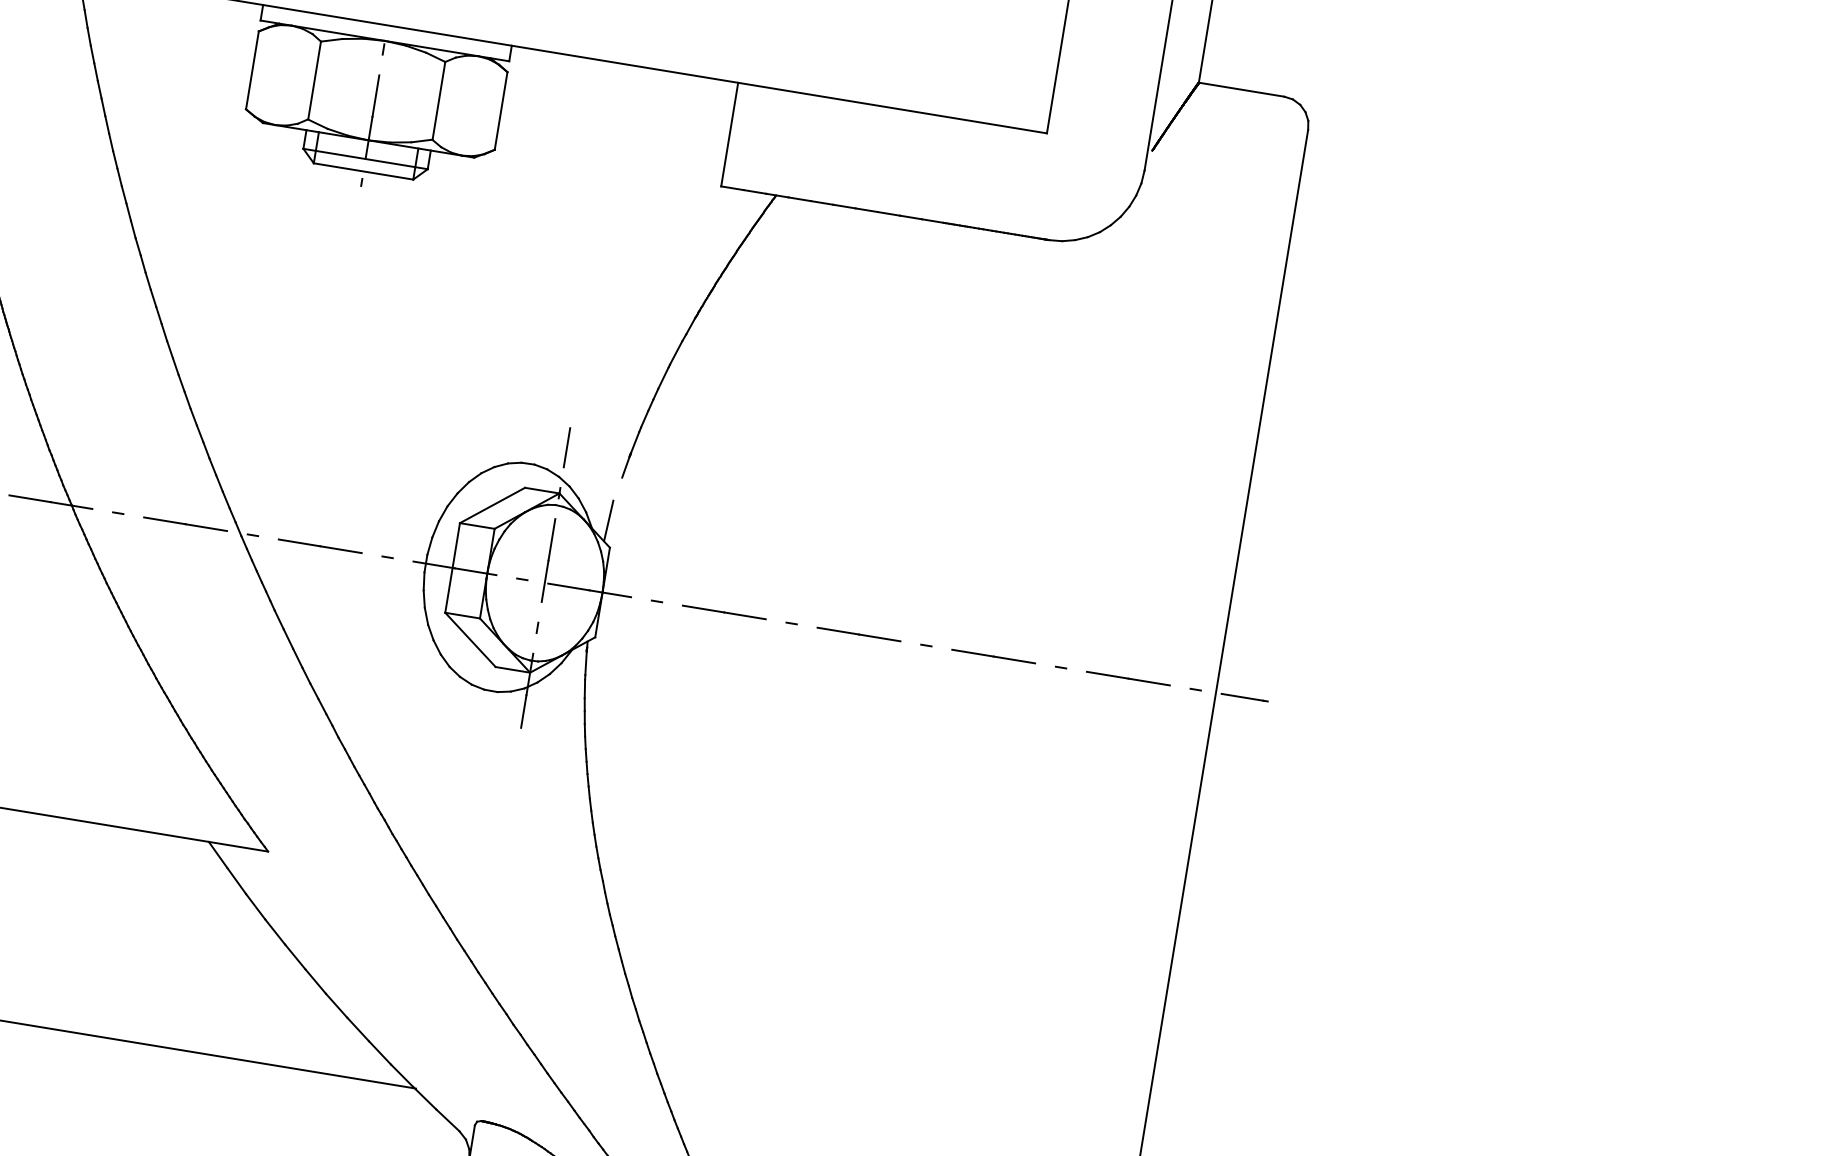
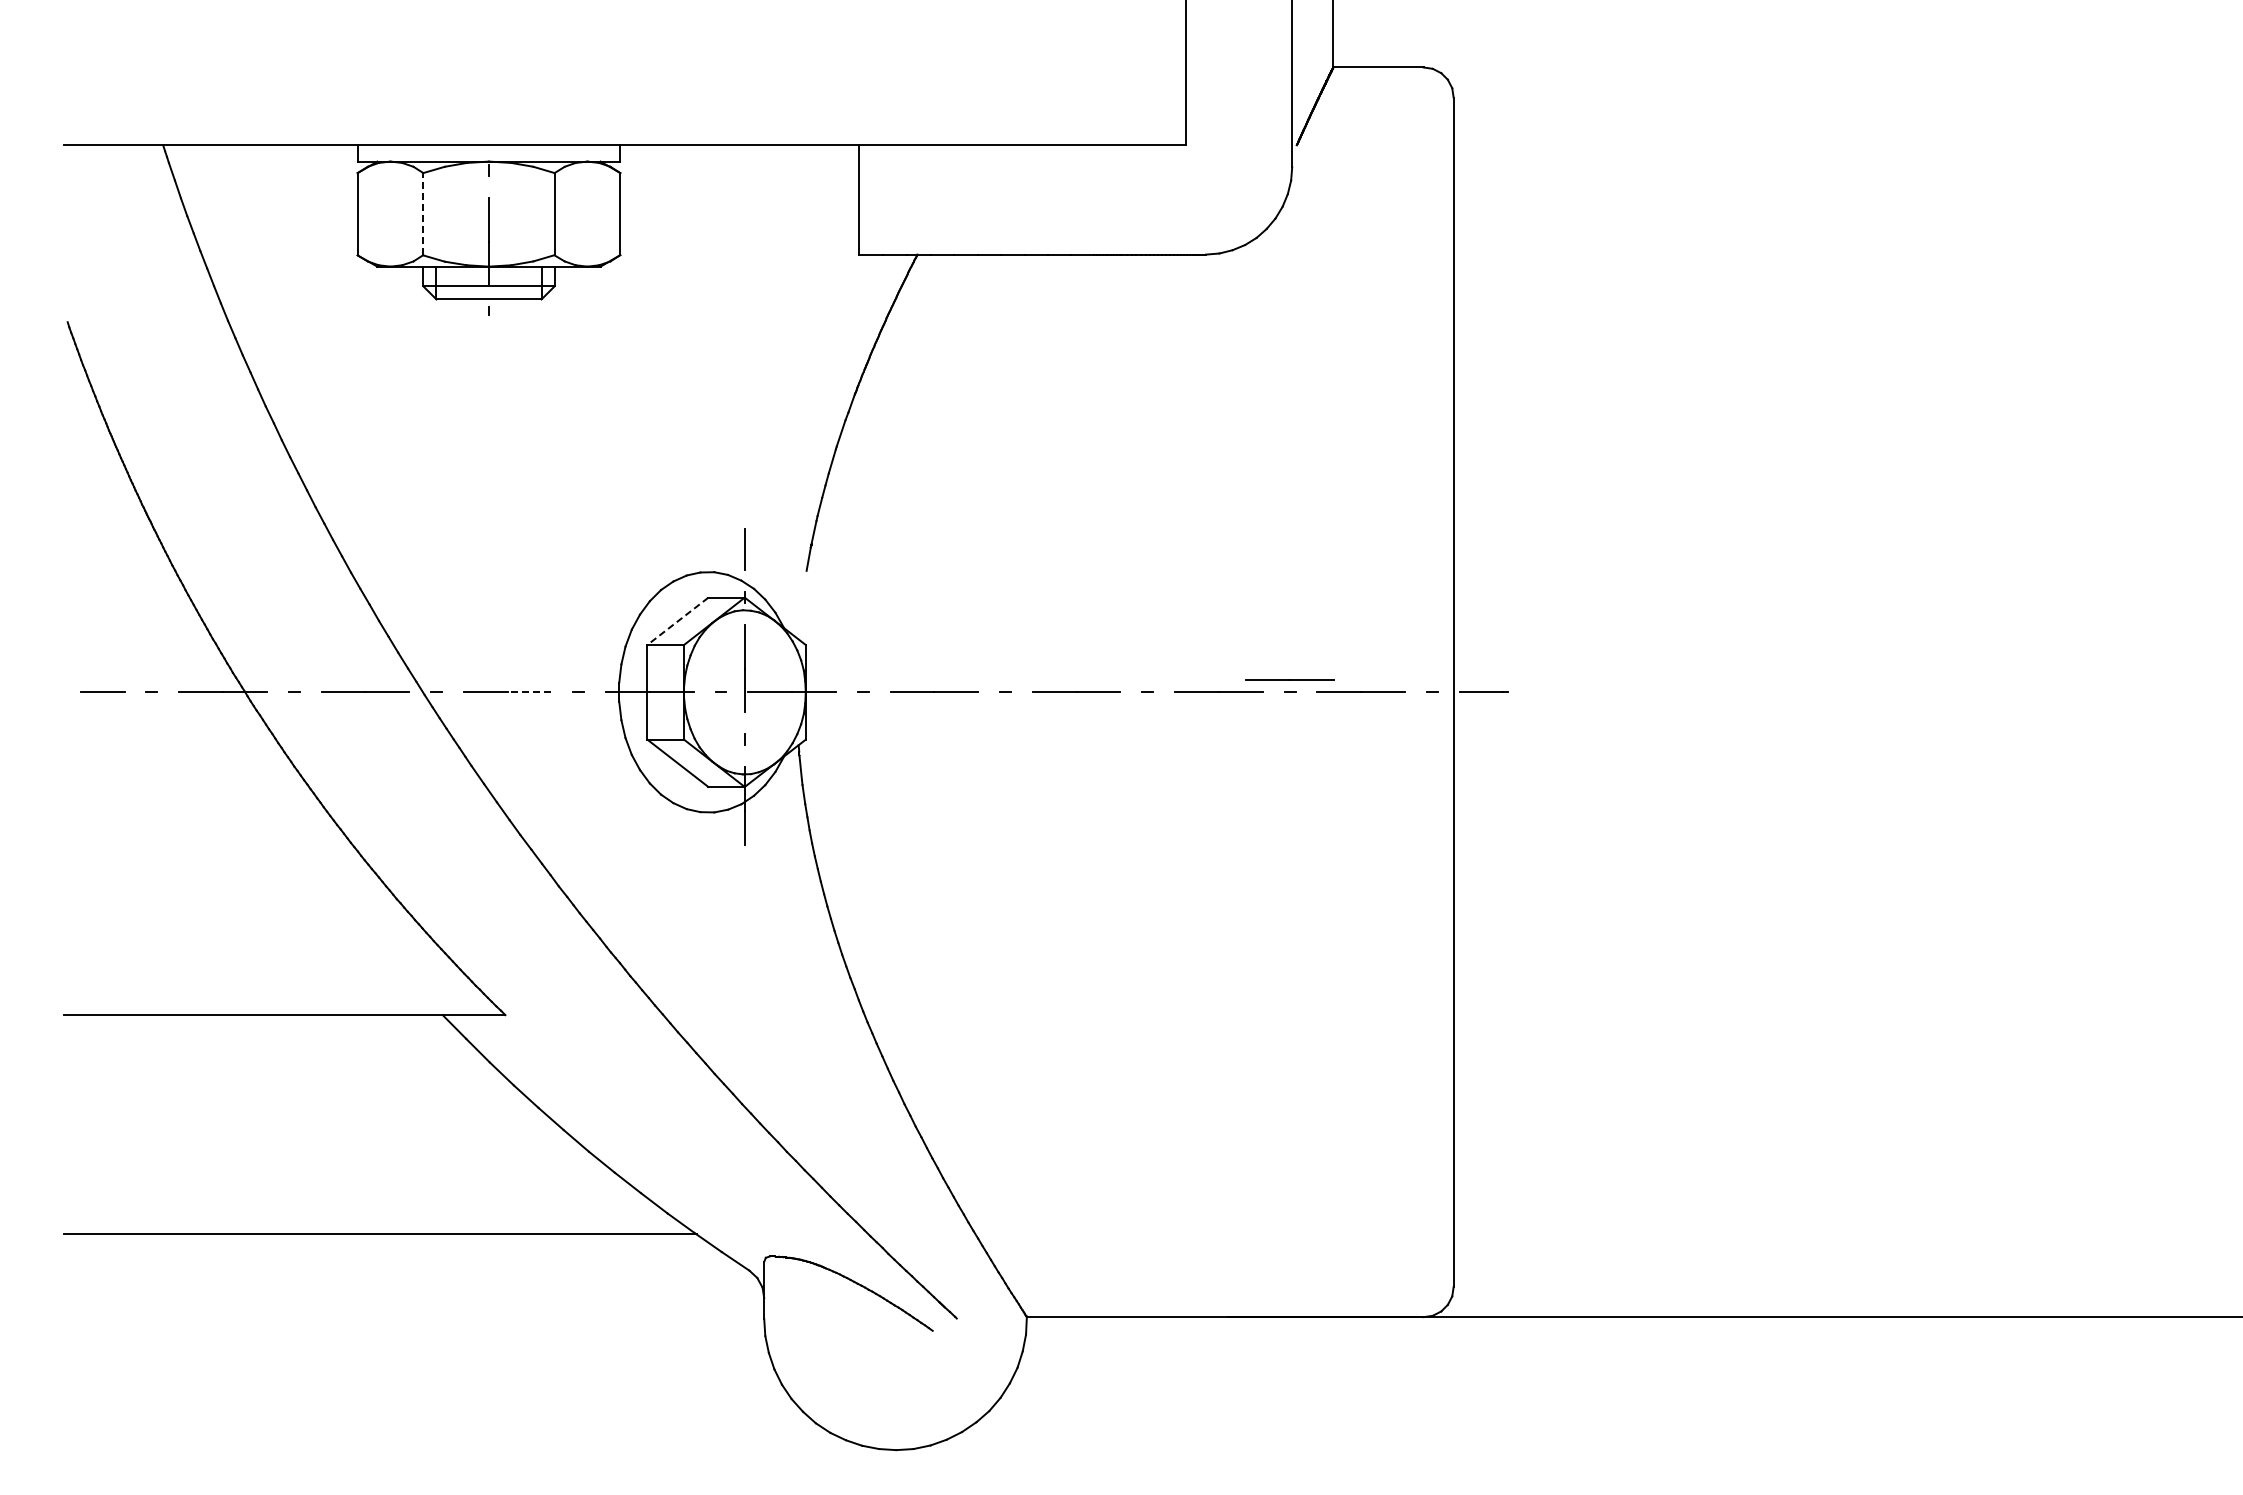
line: (314, 79) -> (423, 213), solid -> dashed
line: (492, 505) -> (677, 621), solid -> dashed
line: (608, 520) -> (799, 617), removed
line: (340, 549) -> (529, 692), solid -> dashed
line: (1062, 655) -> (1289, 679), added

